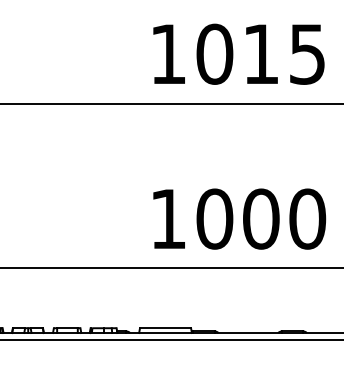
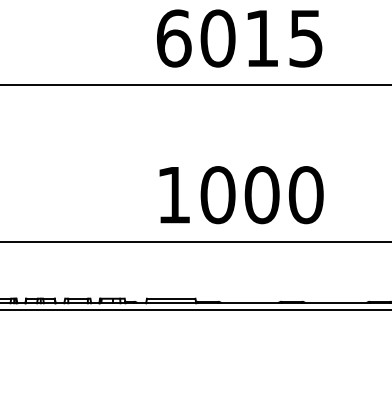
text: (168, 54) -> (174, 38), 1015 -> 6015

